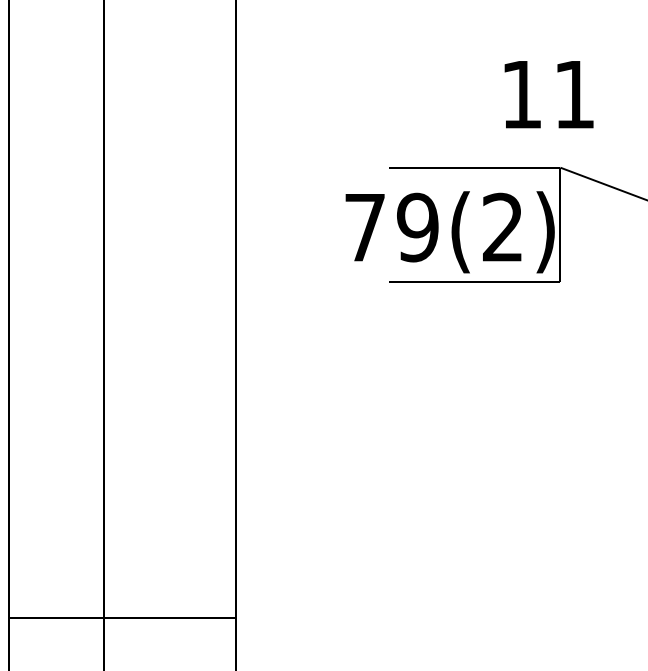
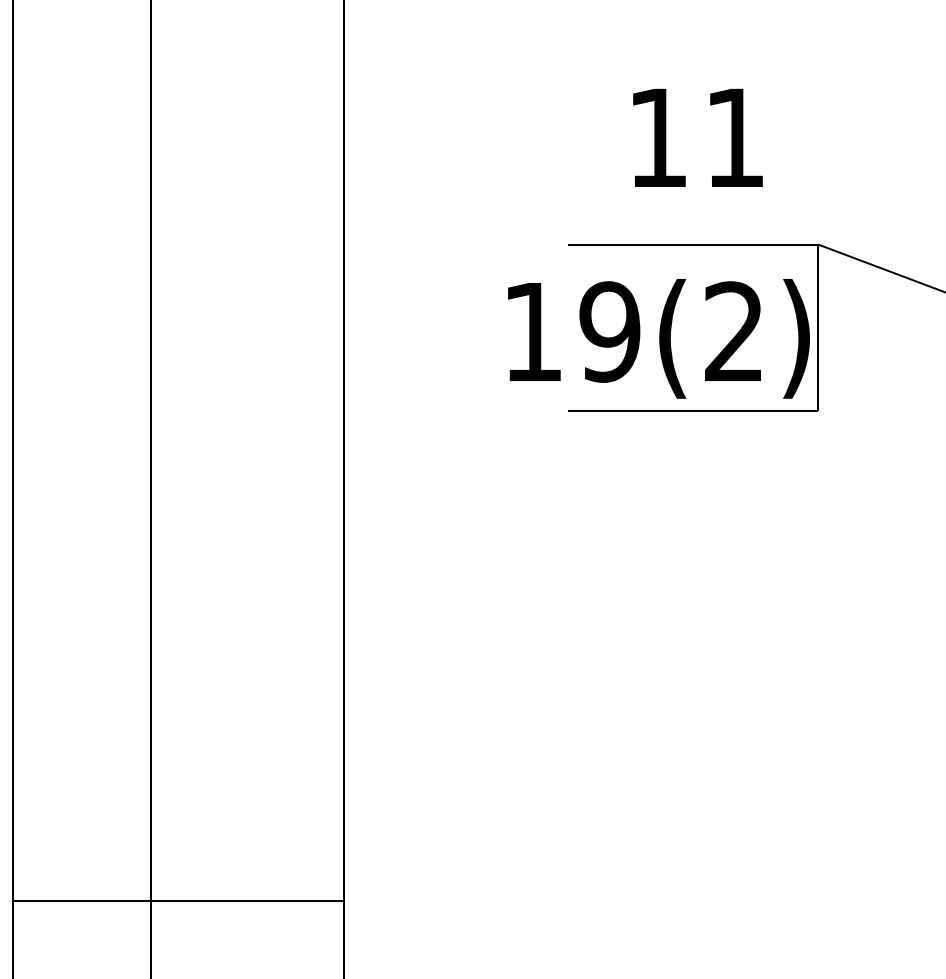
text: (548, 94) -> (697, 137), moved
text: (364, 227) -> (532, 331), 79(2) -> 19(2)

